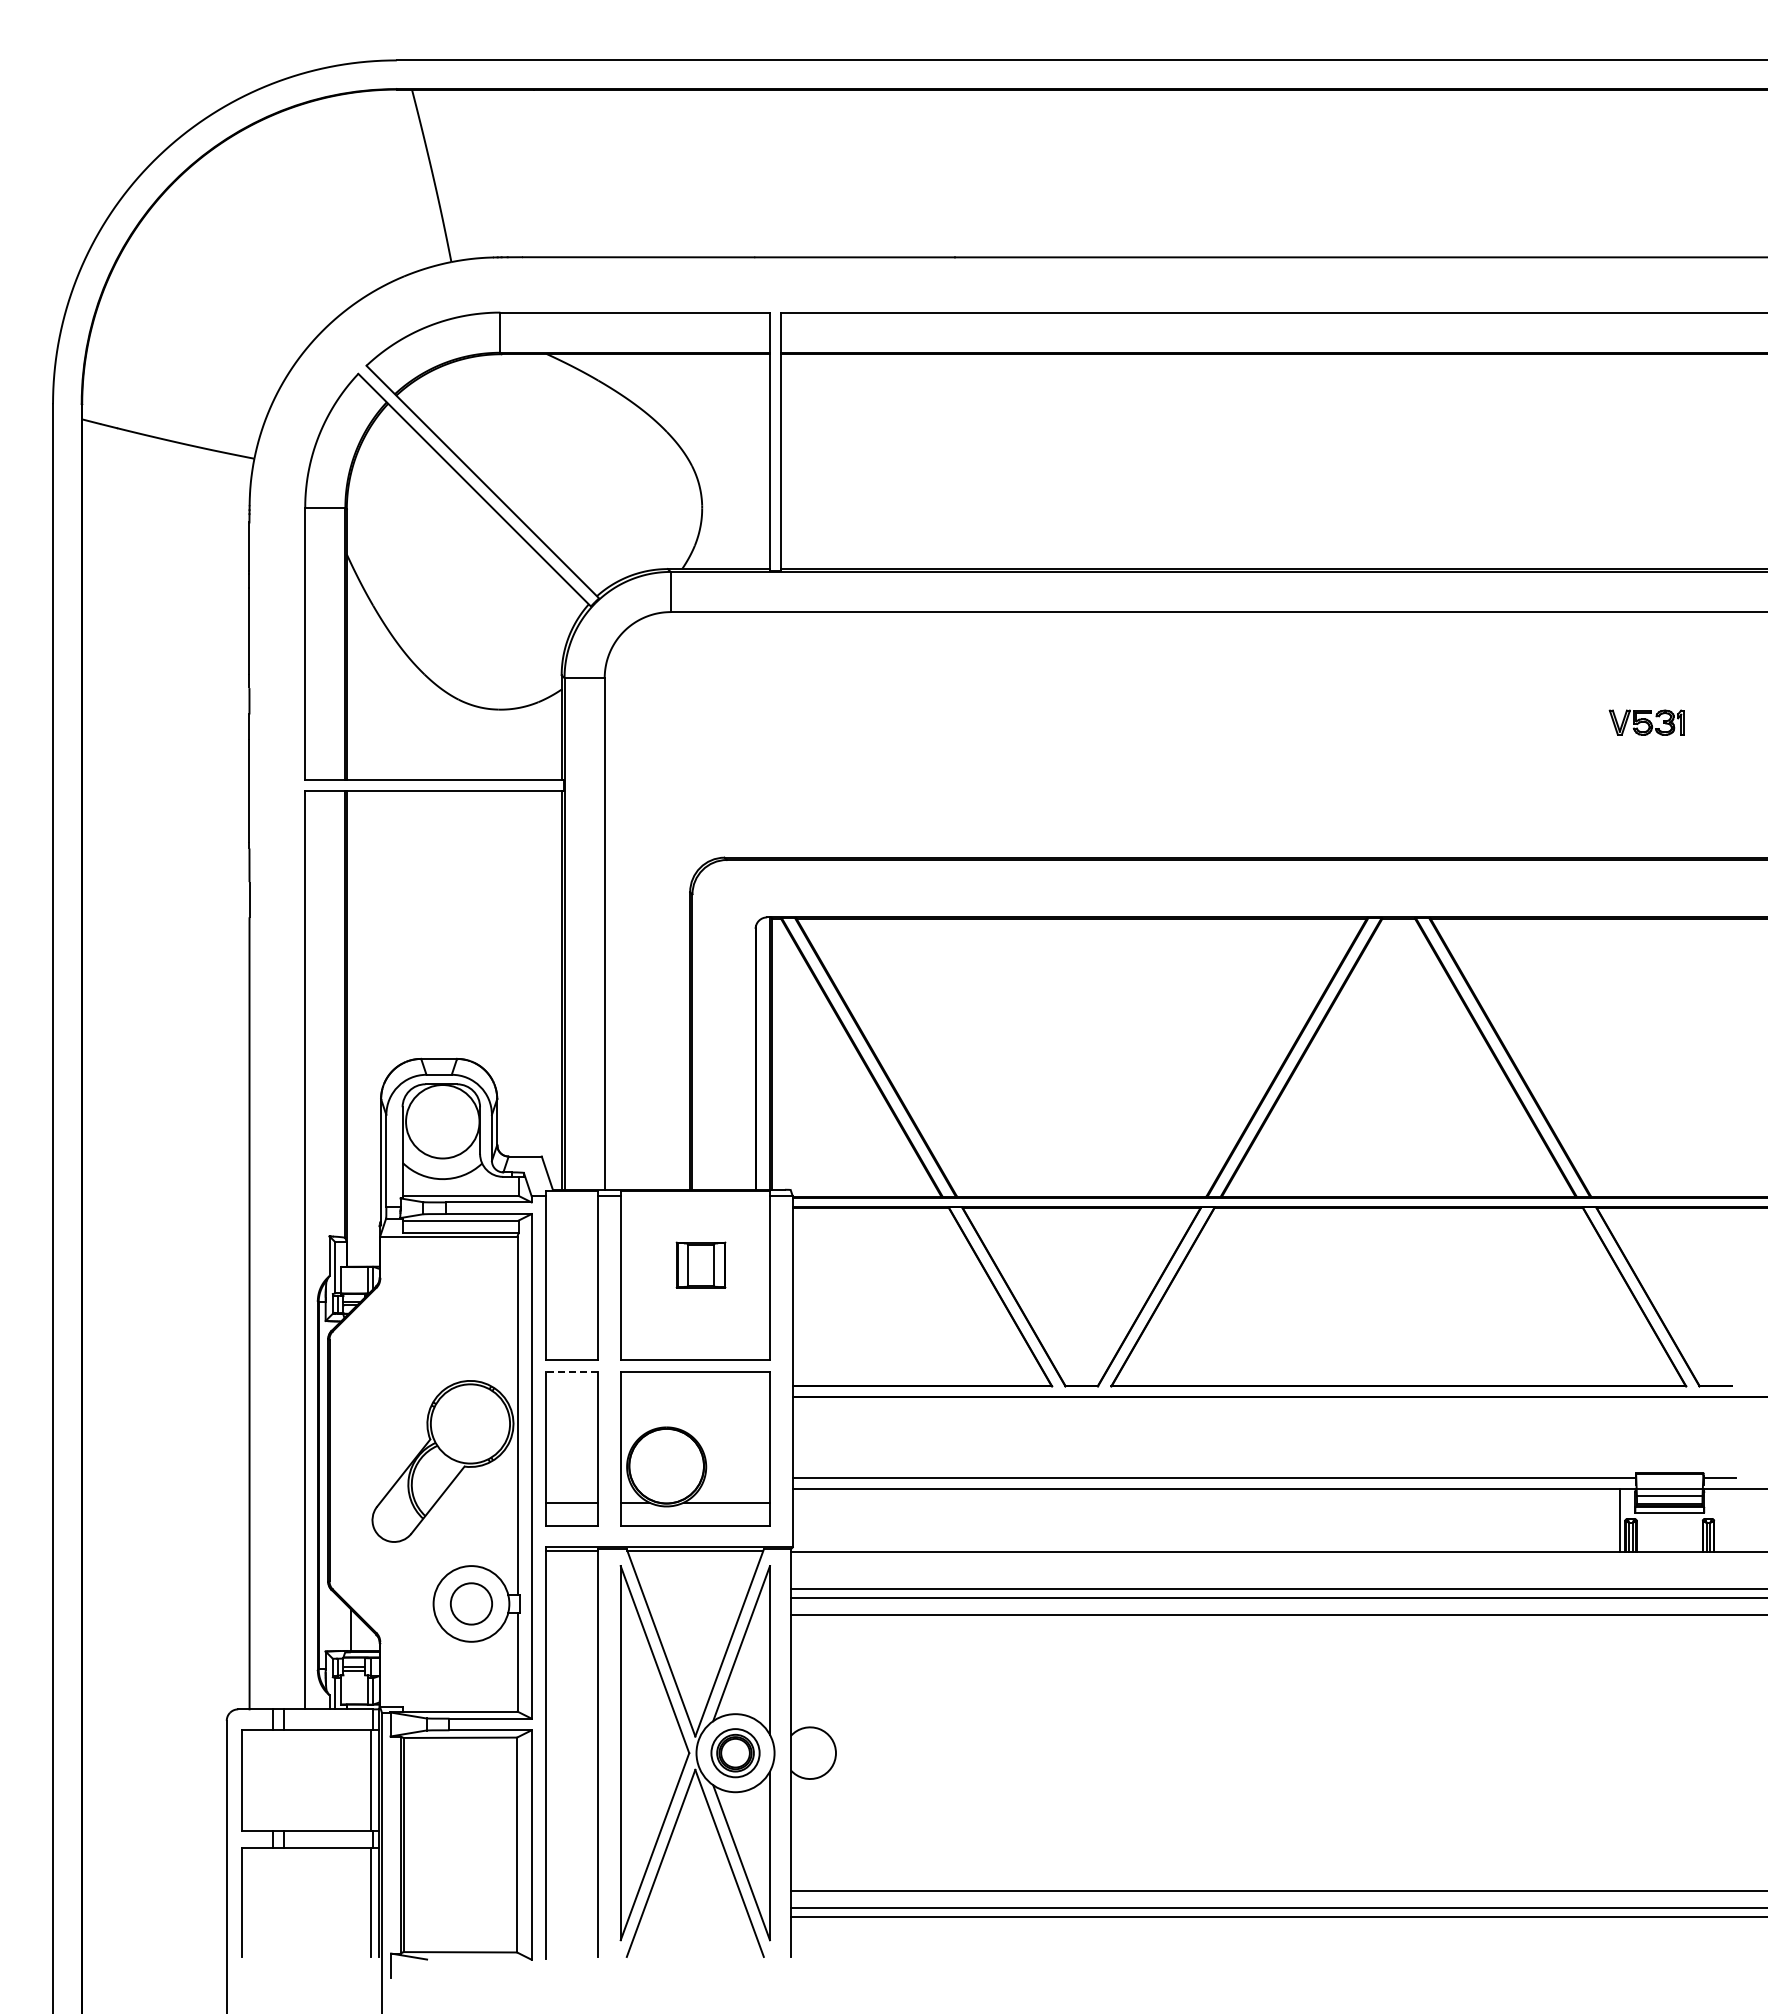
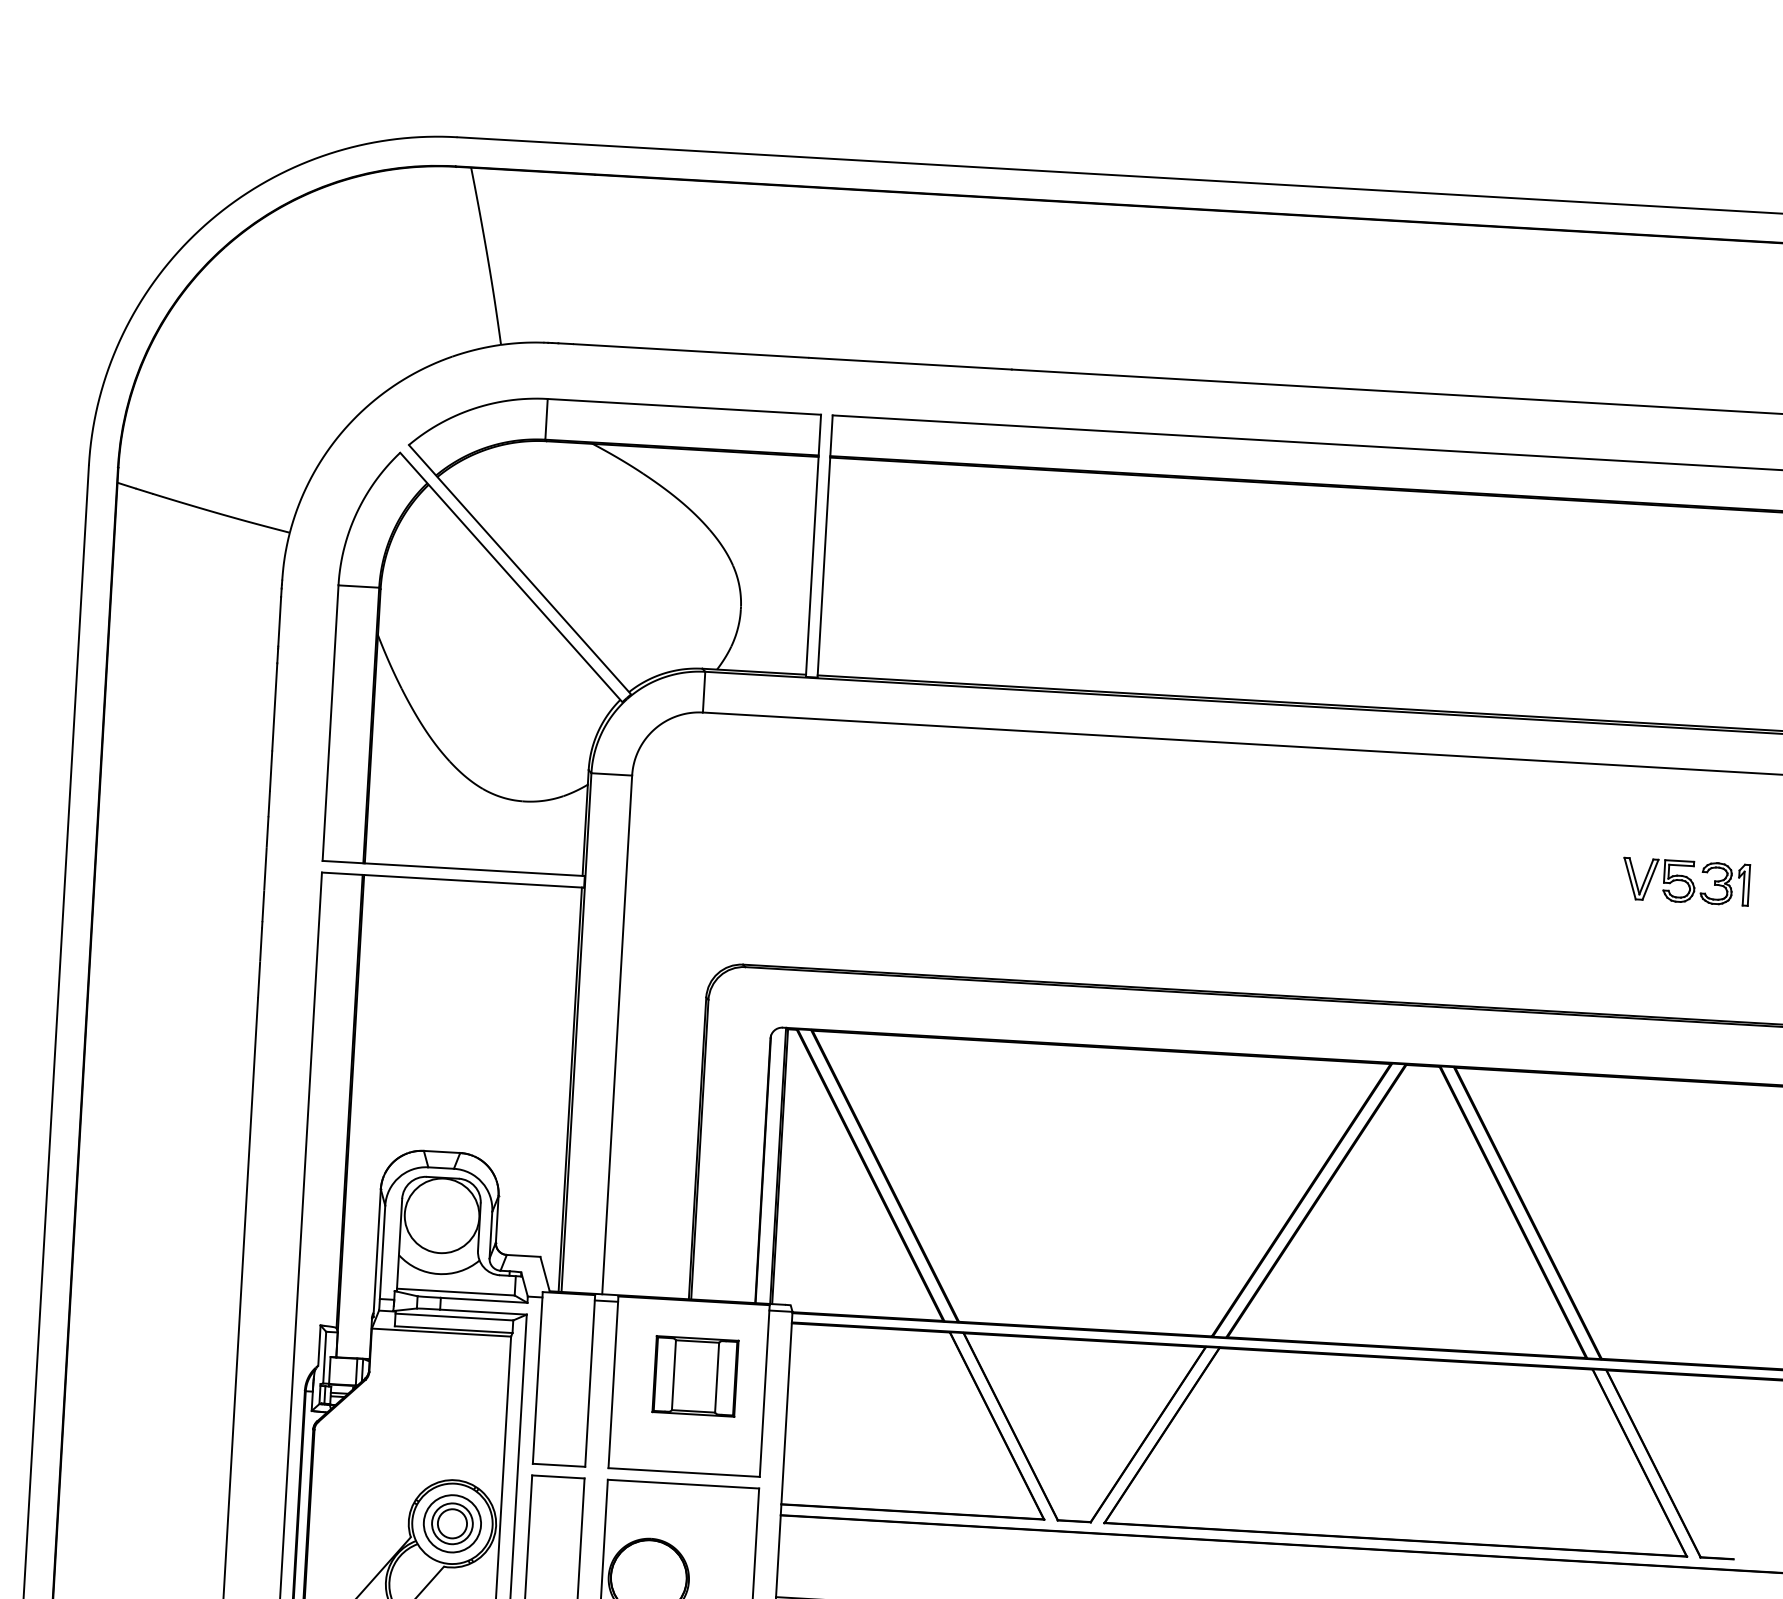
part: (1646, 722) -> (1685, 881), size x1.67
part: (700, 1264) -> (694, 1375), size x1.67
line: (571, 1371) -> (557, 1476), dashed -> solid
part: (470, 1423) -> (452, 1523), added

